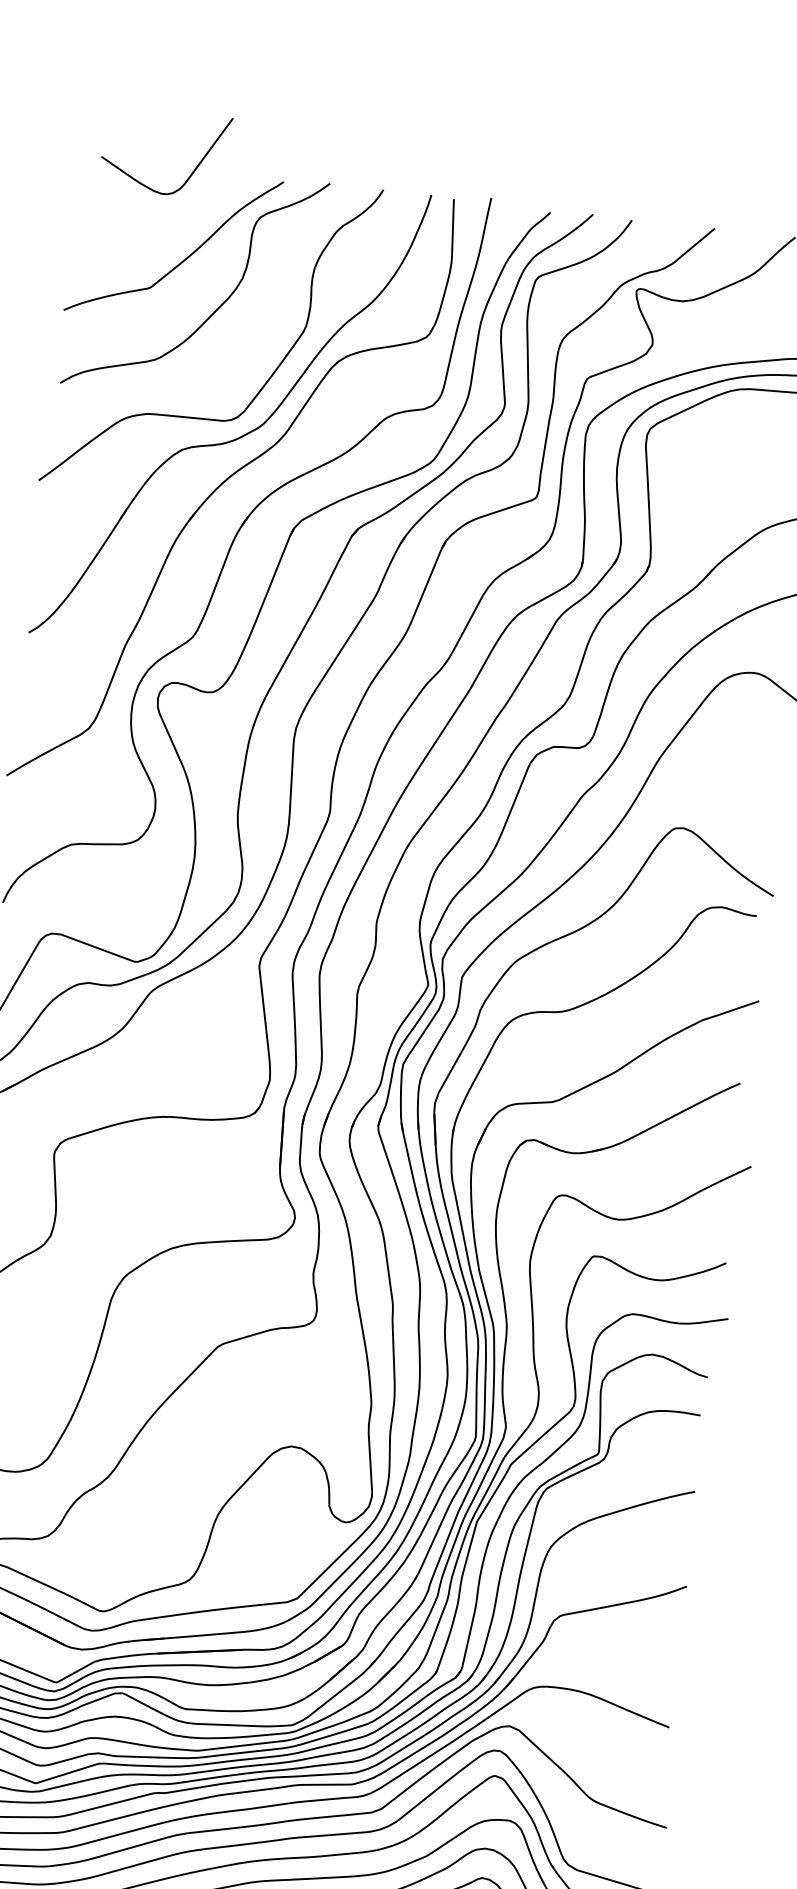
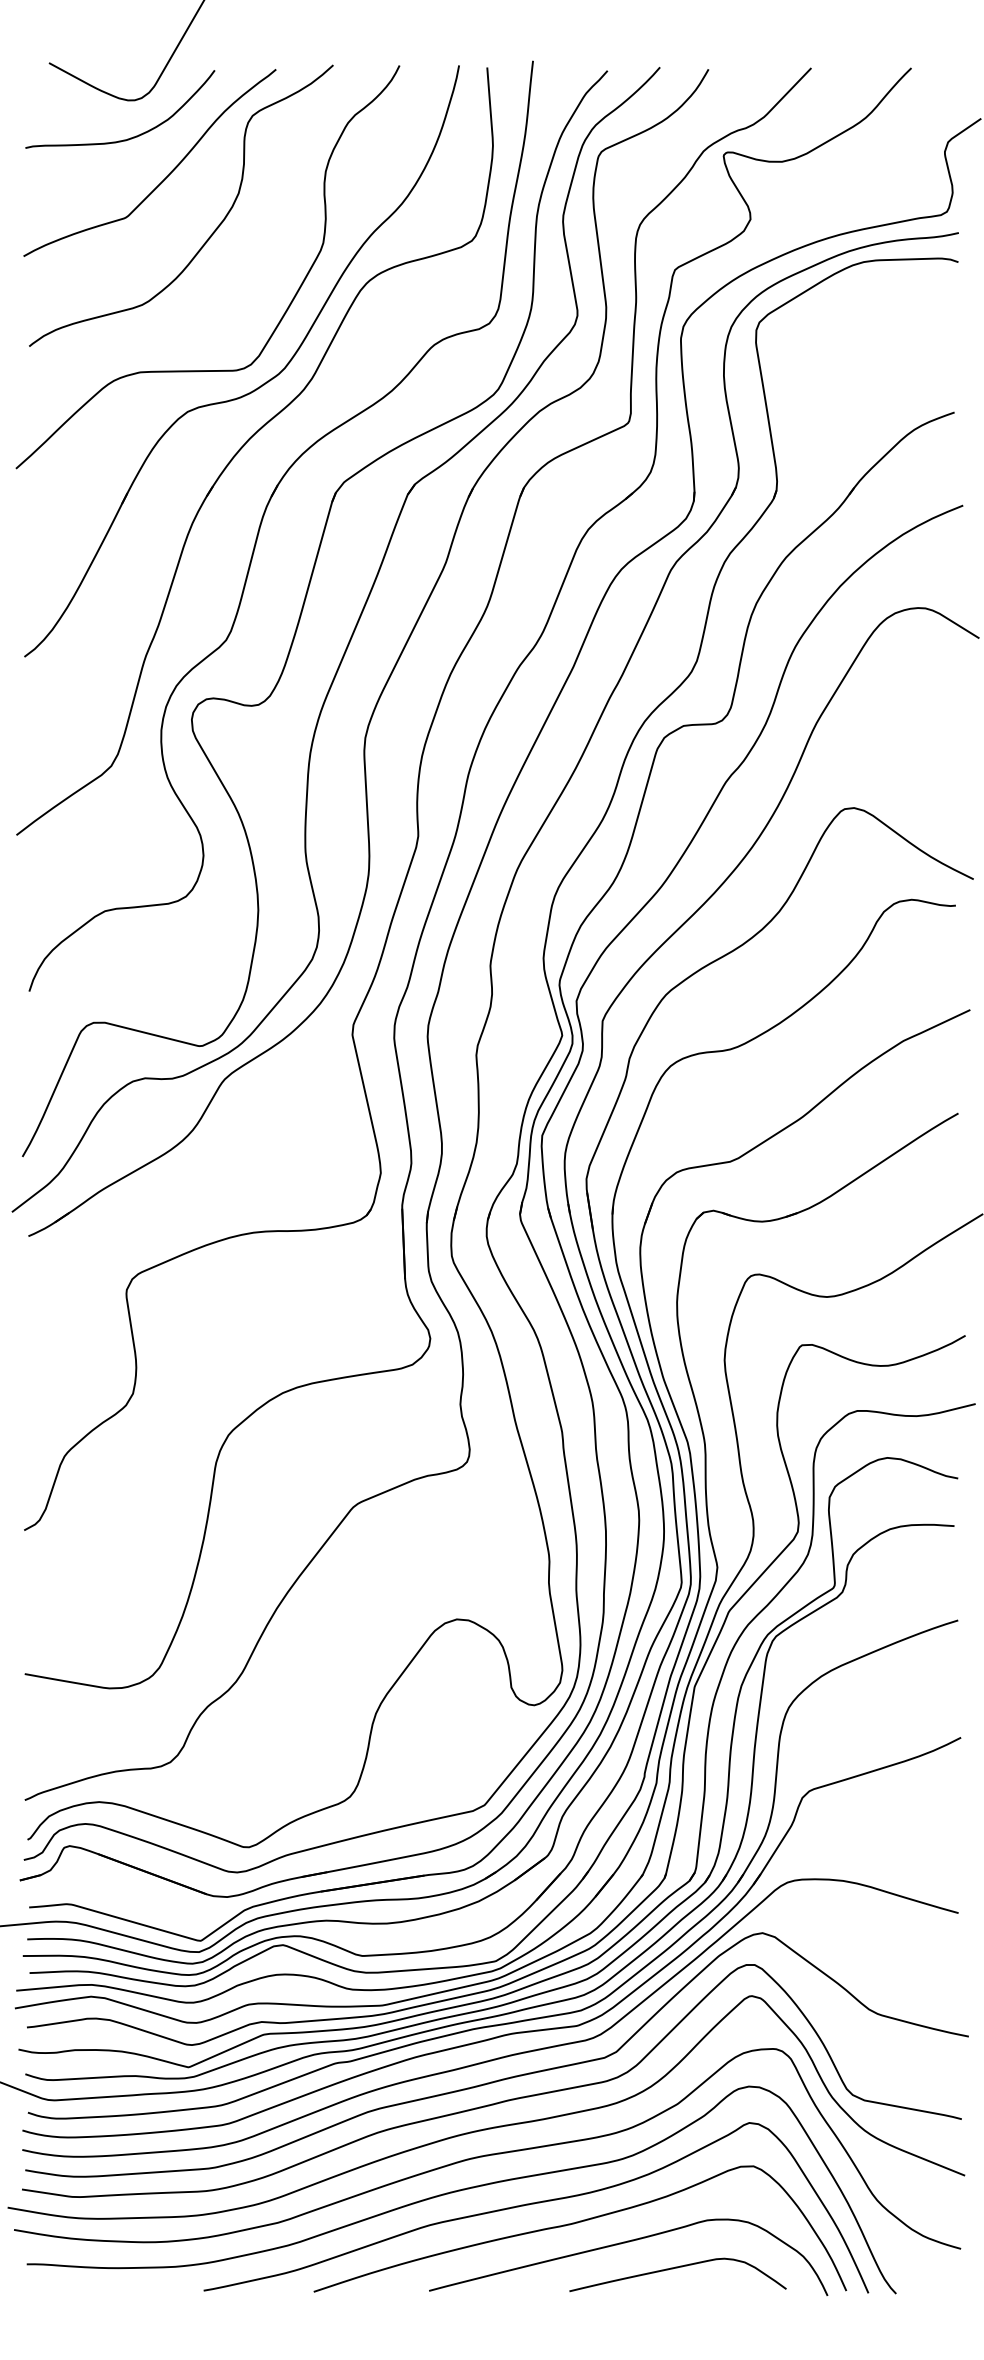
curve: (160, 223) -> (130, 137), added

